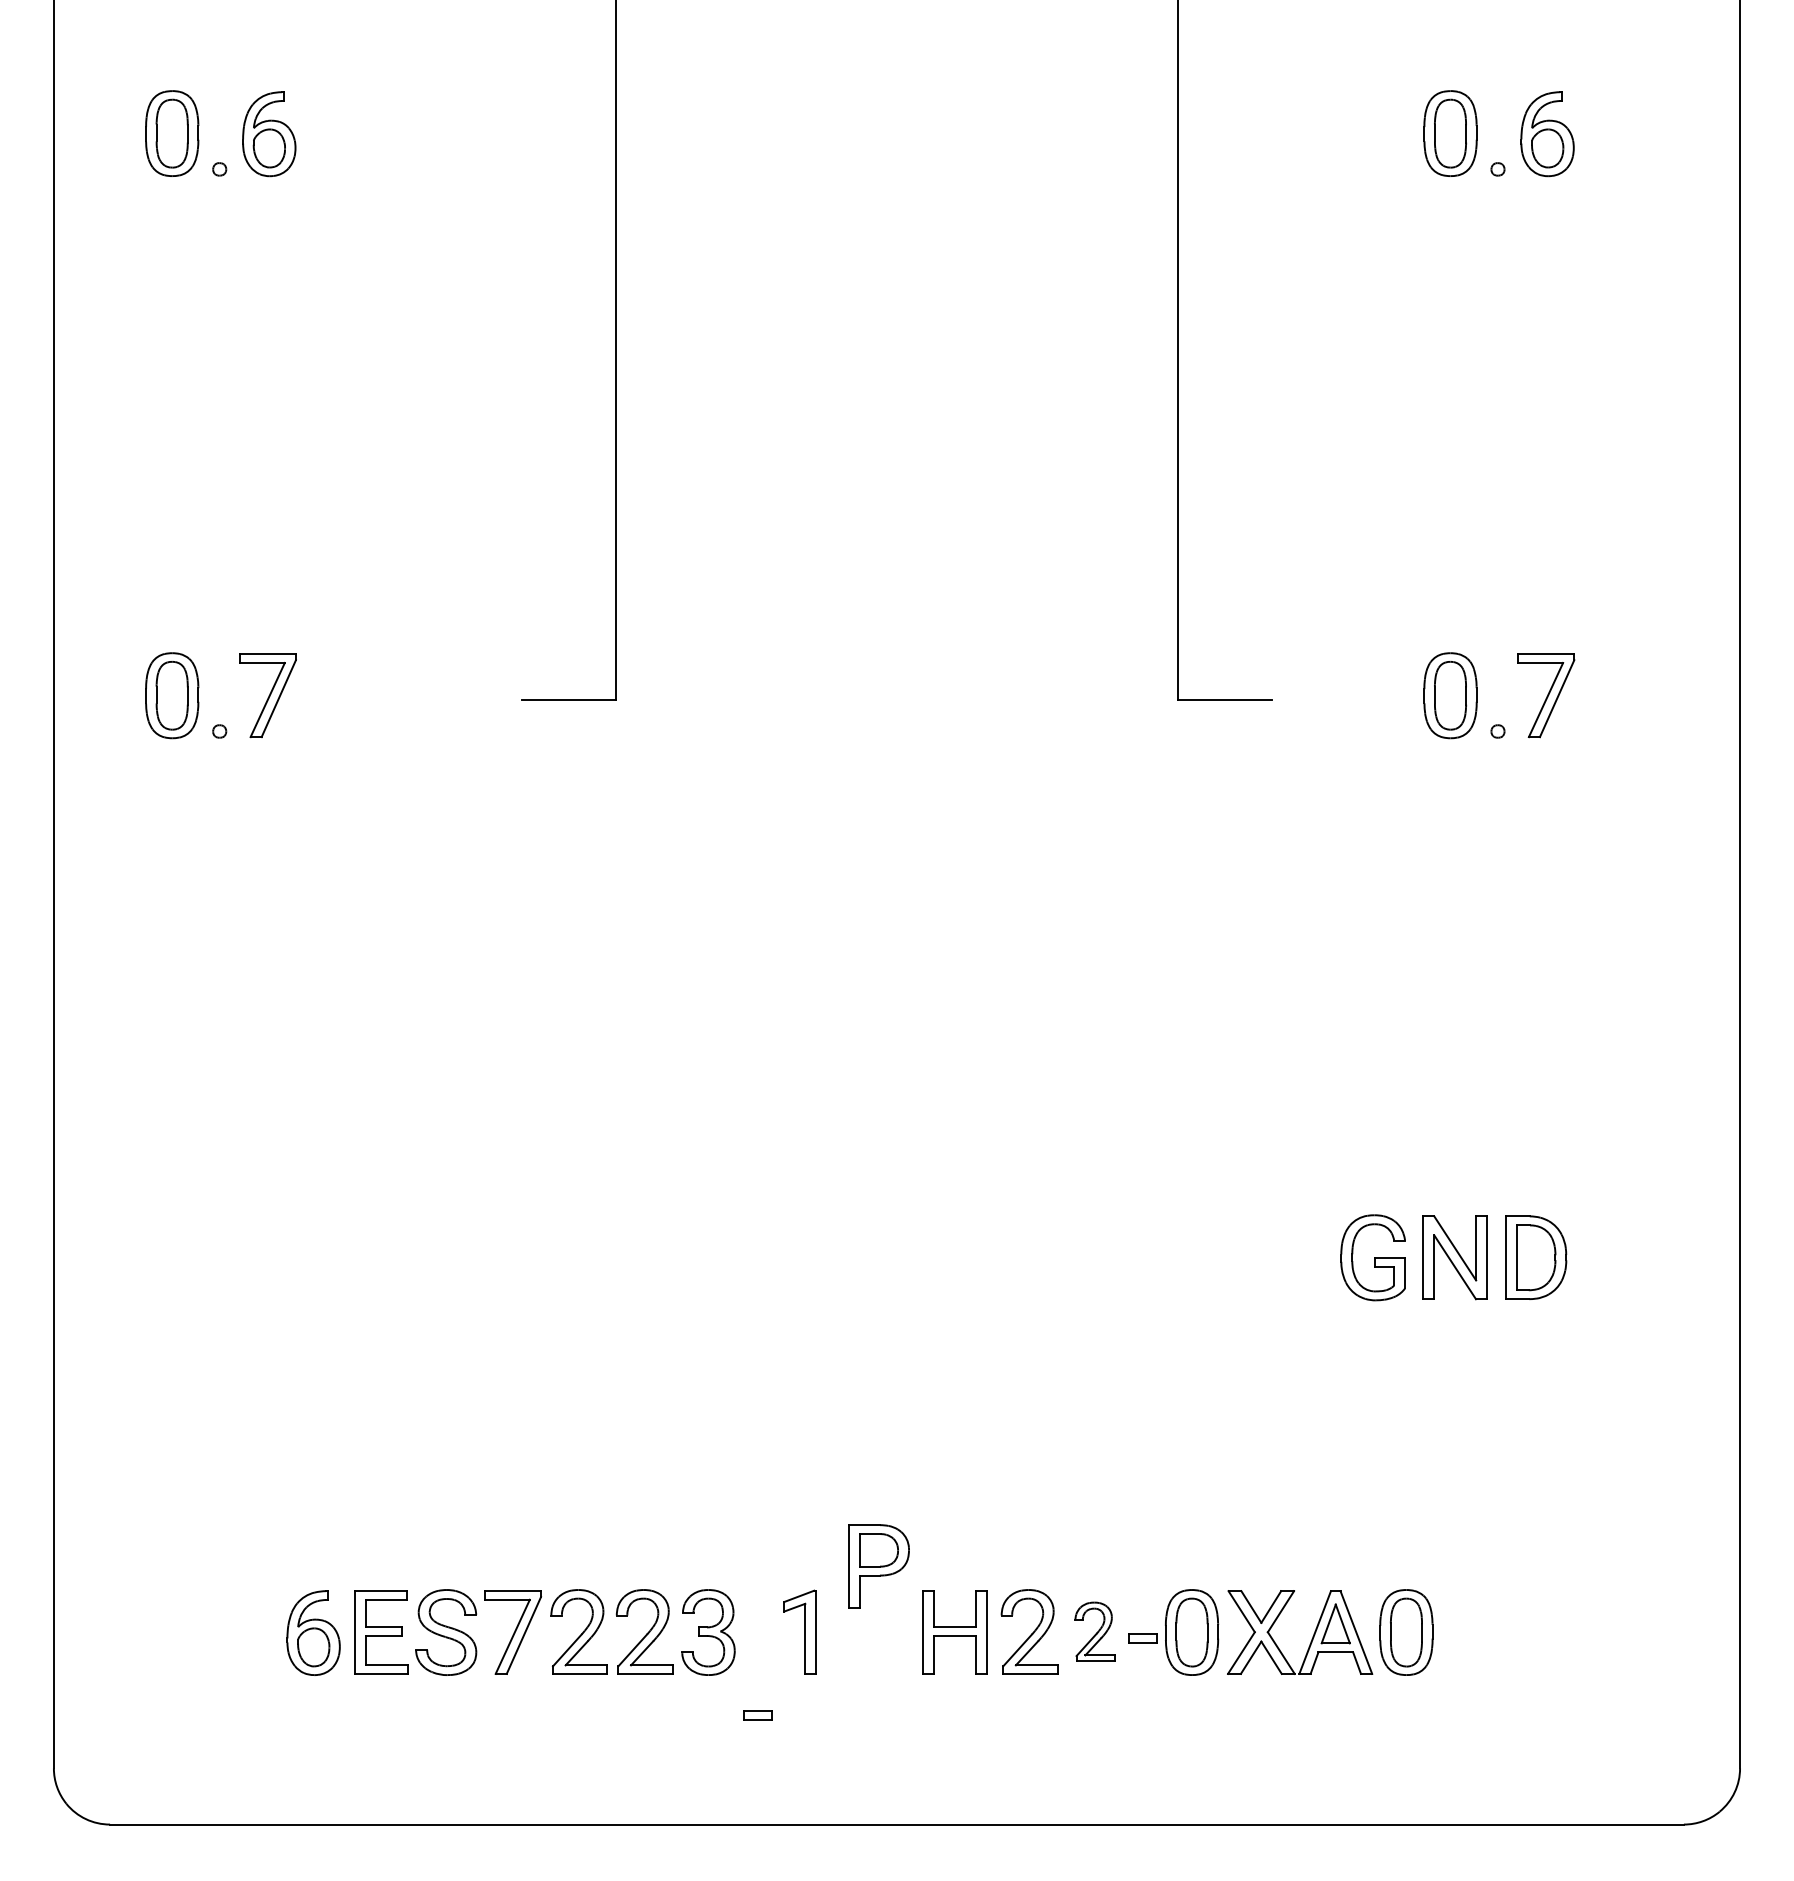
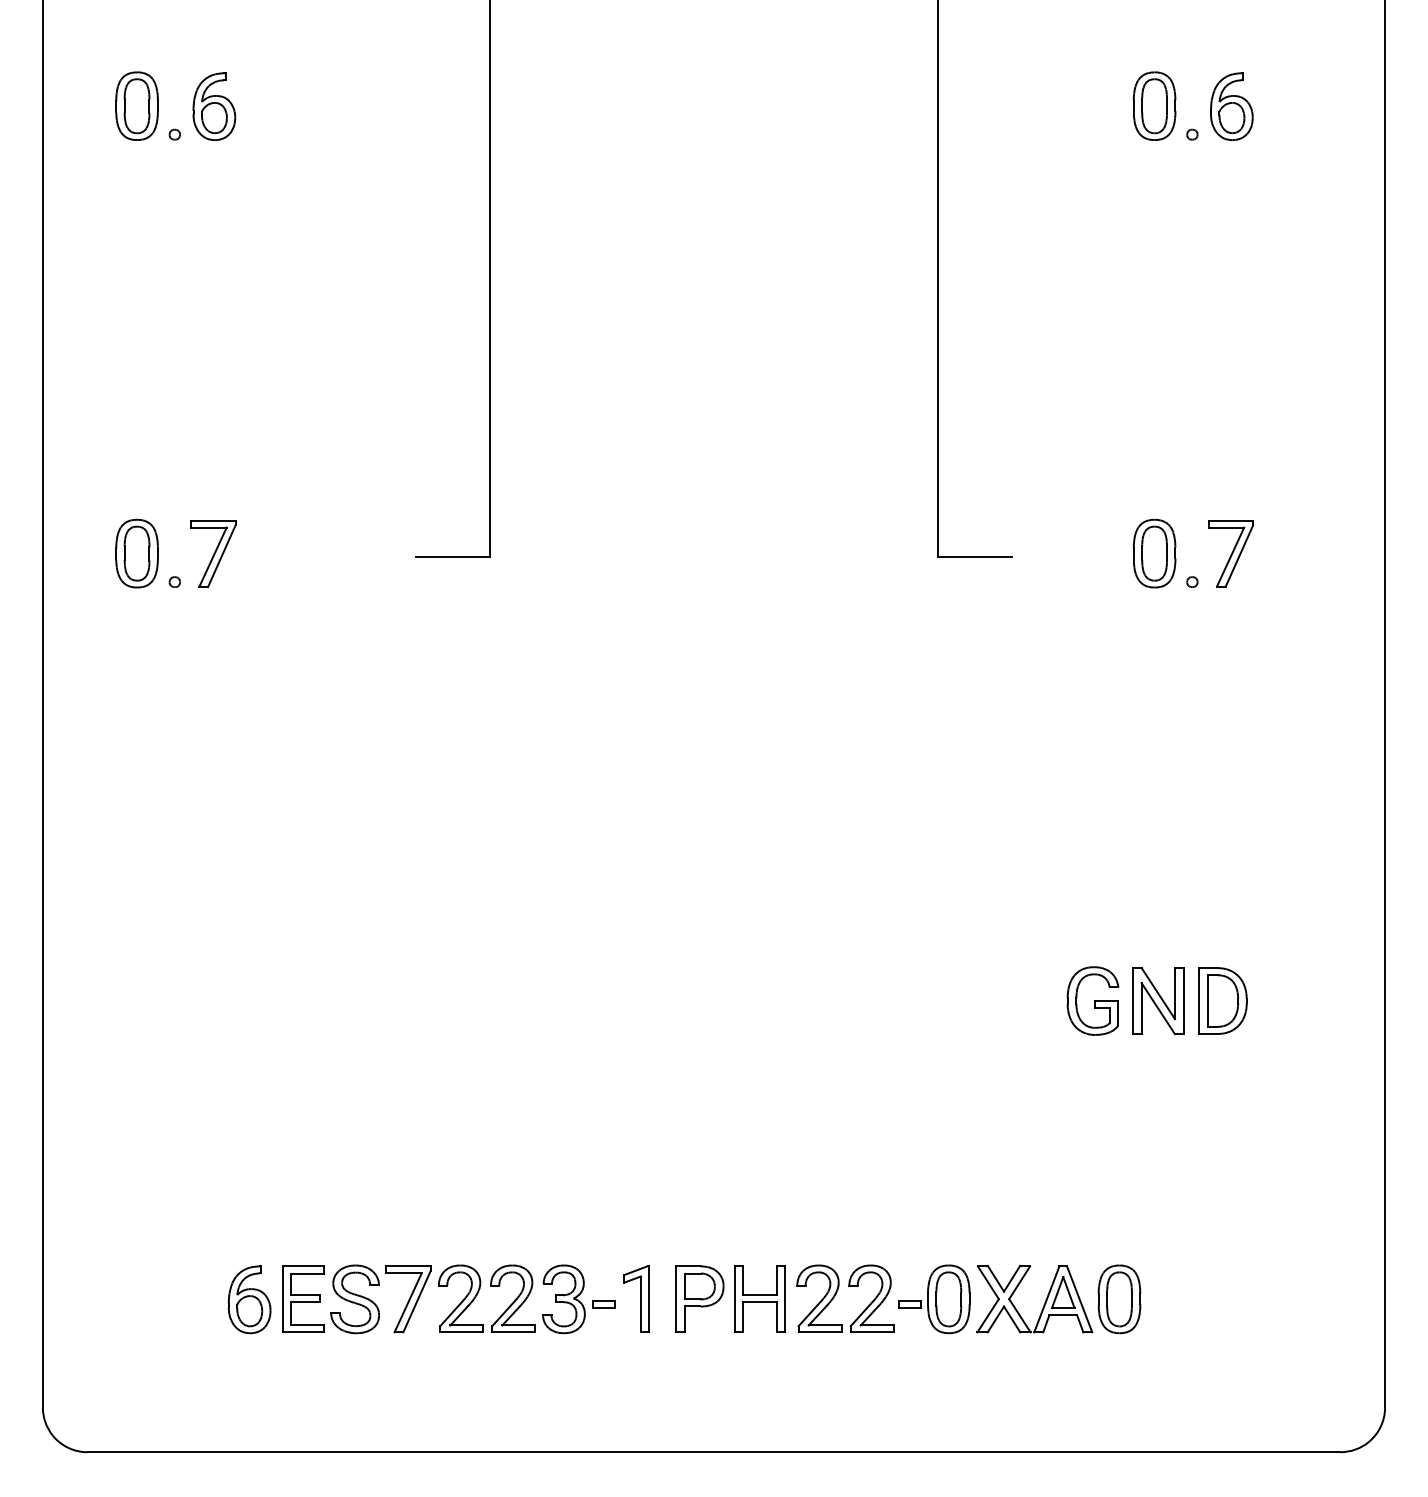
part: (878, 1566) -> (699, 1299), moved
part: (1094, 1631) -> (871, 1298), size x1.43
part: (757, 1715) -> (602, 1304), moved

